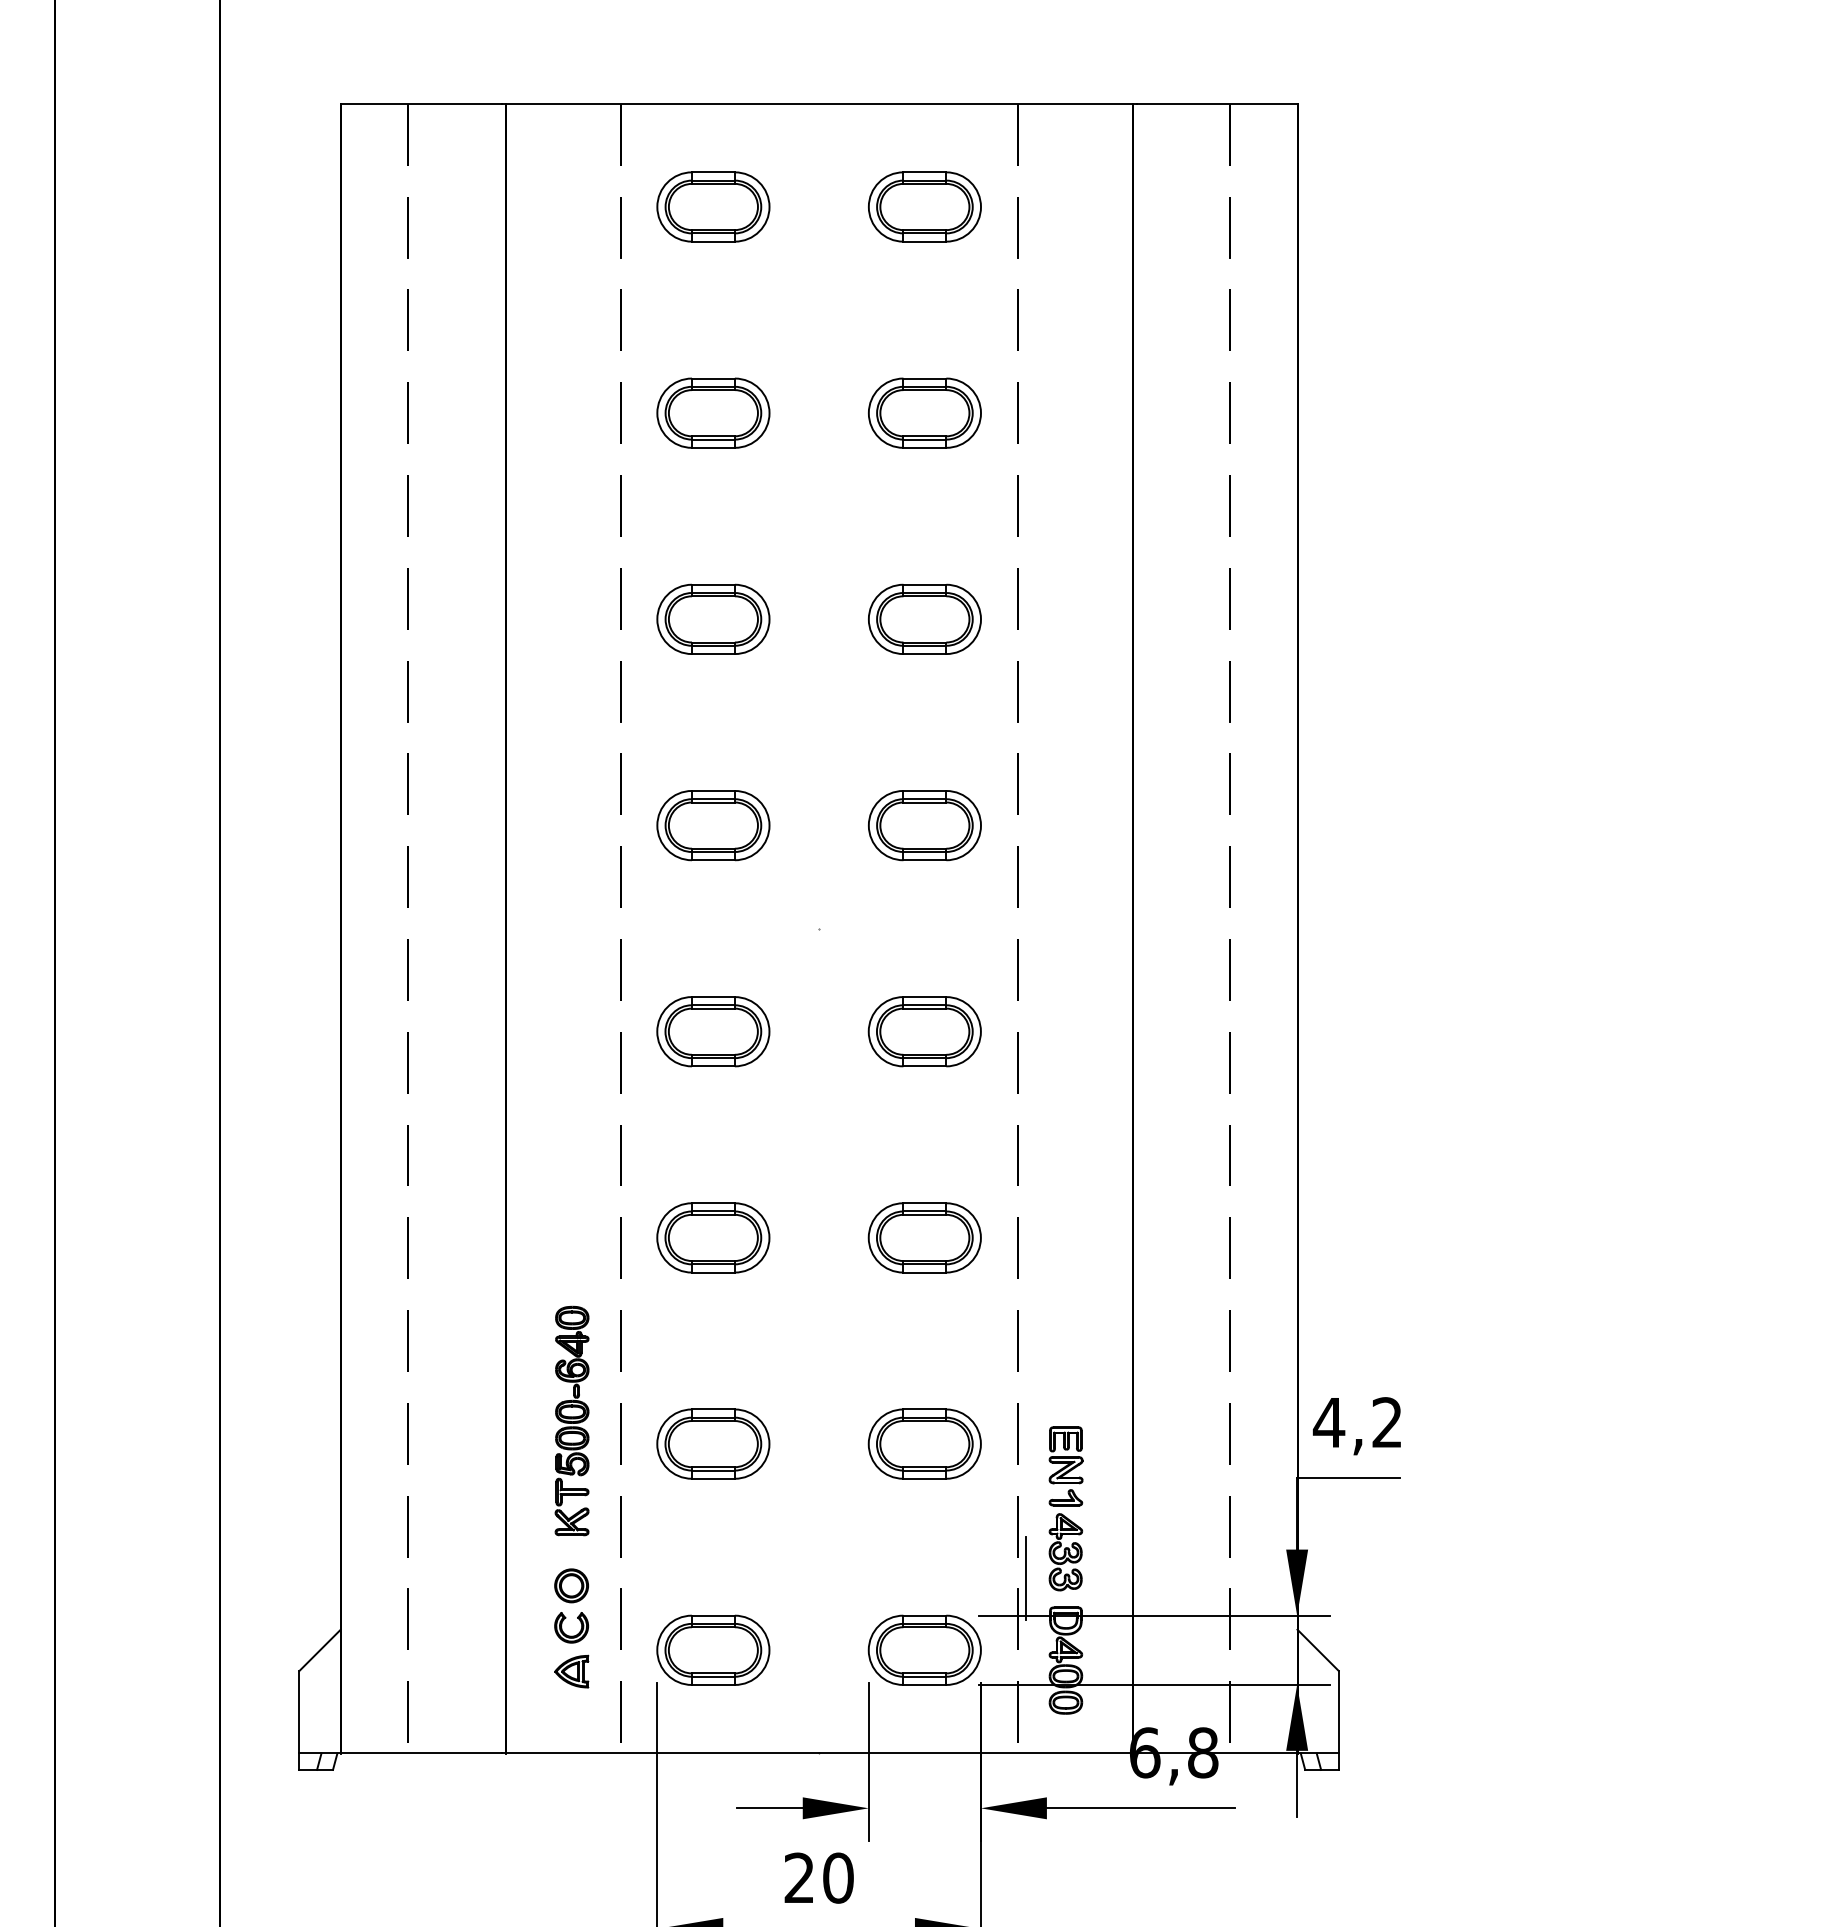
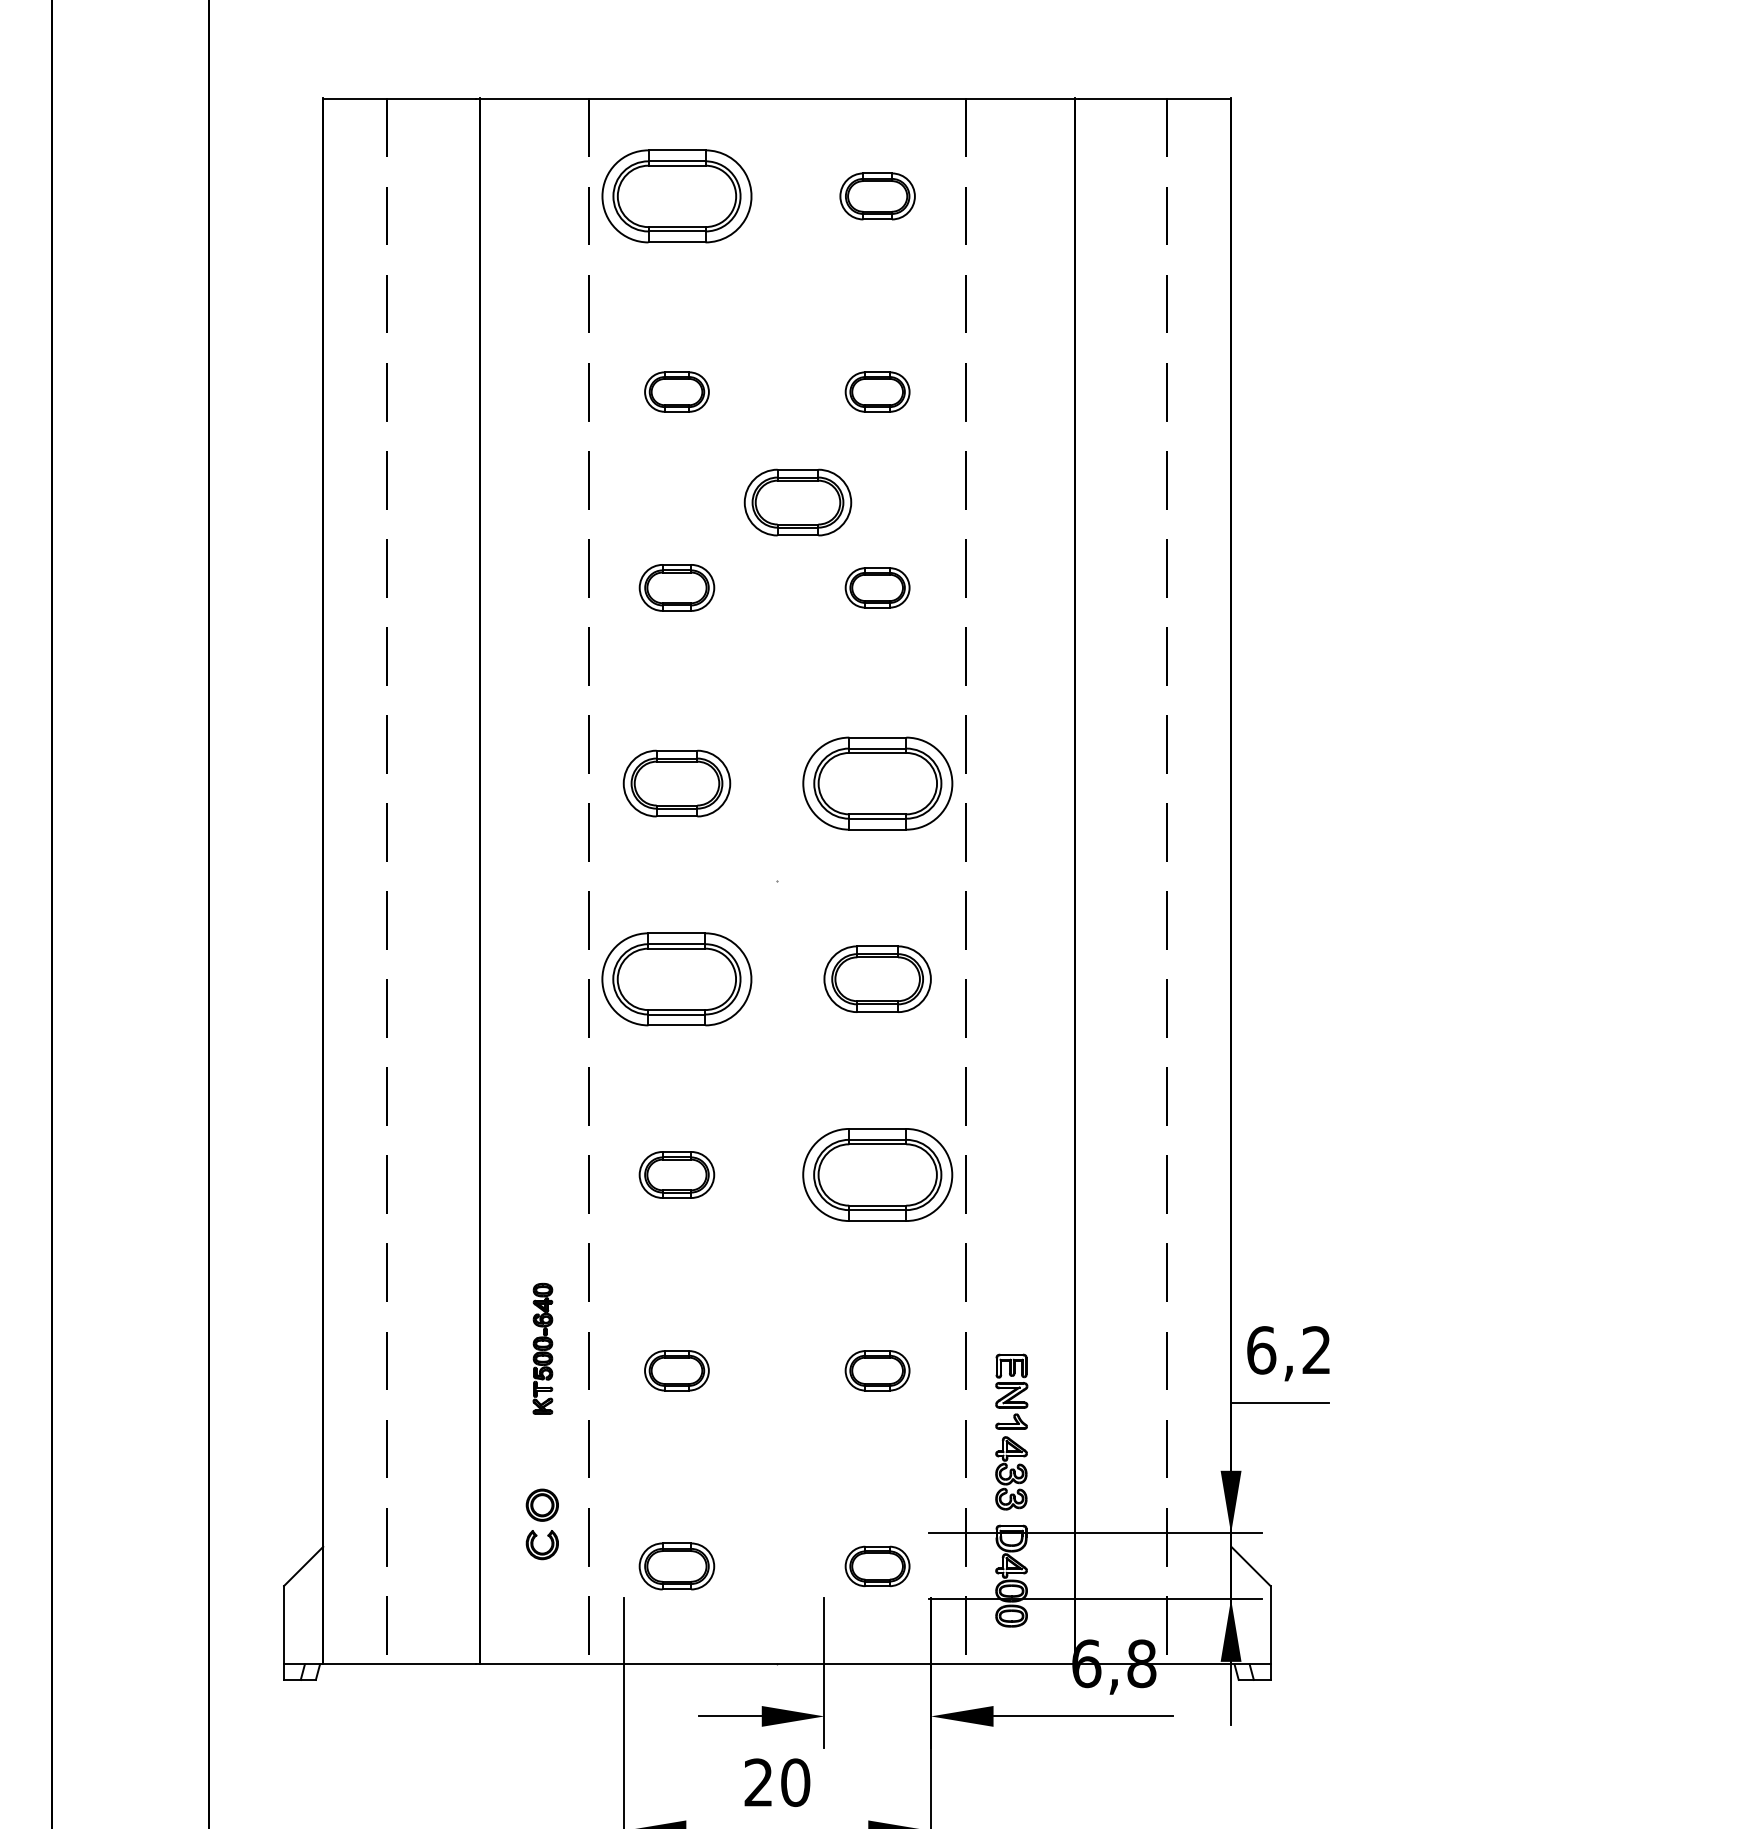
part: (712, 207) -> (676, 196), size x1.4
part: (924, 207) -> (877, 196), size x0.7
part: (712, 412) -> (676, 391), size x0.6
part: (924, 412) -> (877, 391), size x0.6
part: (840, 529) -> (797, 502), added
part: (712, 619) -> (676, 587), size x0.7
part: (924, 619) -> (877, 587), size x0.6
part: (924, 825) -> (877, 783), size x1.4
part: (712, 1030) -> (676, 978), size x1.4
part: (712, 1237) -> (676, 1174), size x0.7
part: (924, 1237) -> (877, 1174), size x1.4
part: (571, 1420) -> (542, 1348), size x0.6
text: (1329, 1422) -> (1261, 1350), 4,2 -> 6,2
part: (712, 1443) -> (676, 1370), size x0.6
part: (924, 1443) -> (877, 1370), size x0.6
line: (1025, 1578) -> (973, 1498), removed
part: (712, 1650) -> (676, 1566), size x0.7
part: (924, 1650) -> (877, 1566), size x0.6
part: (571, 1671) -> (542, 1586), removed

